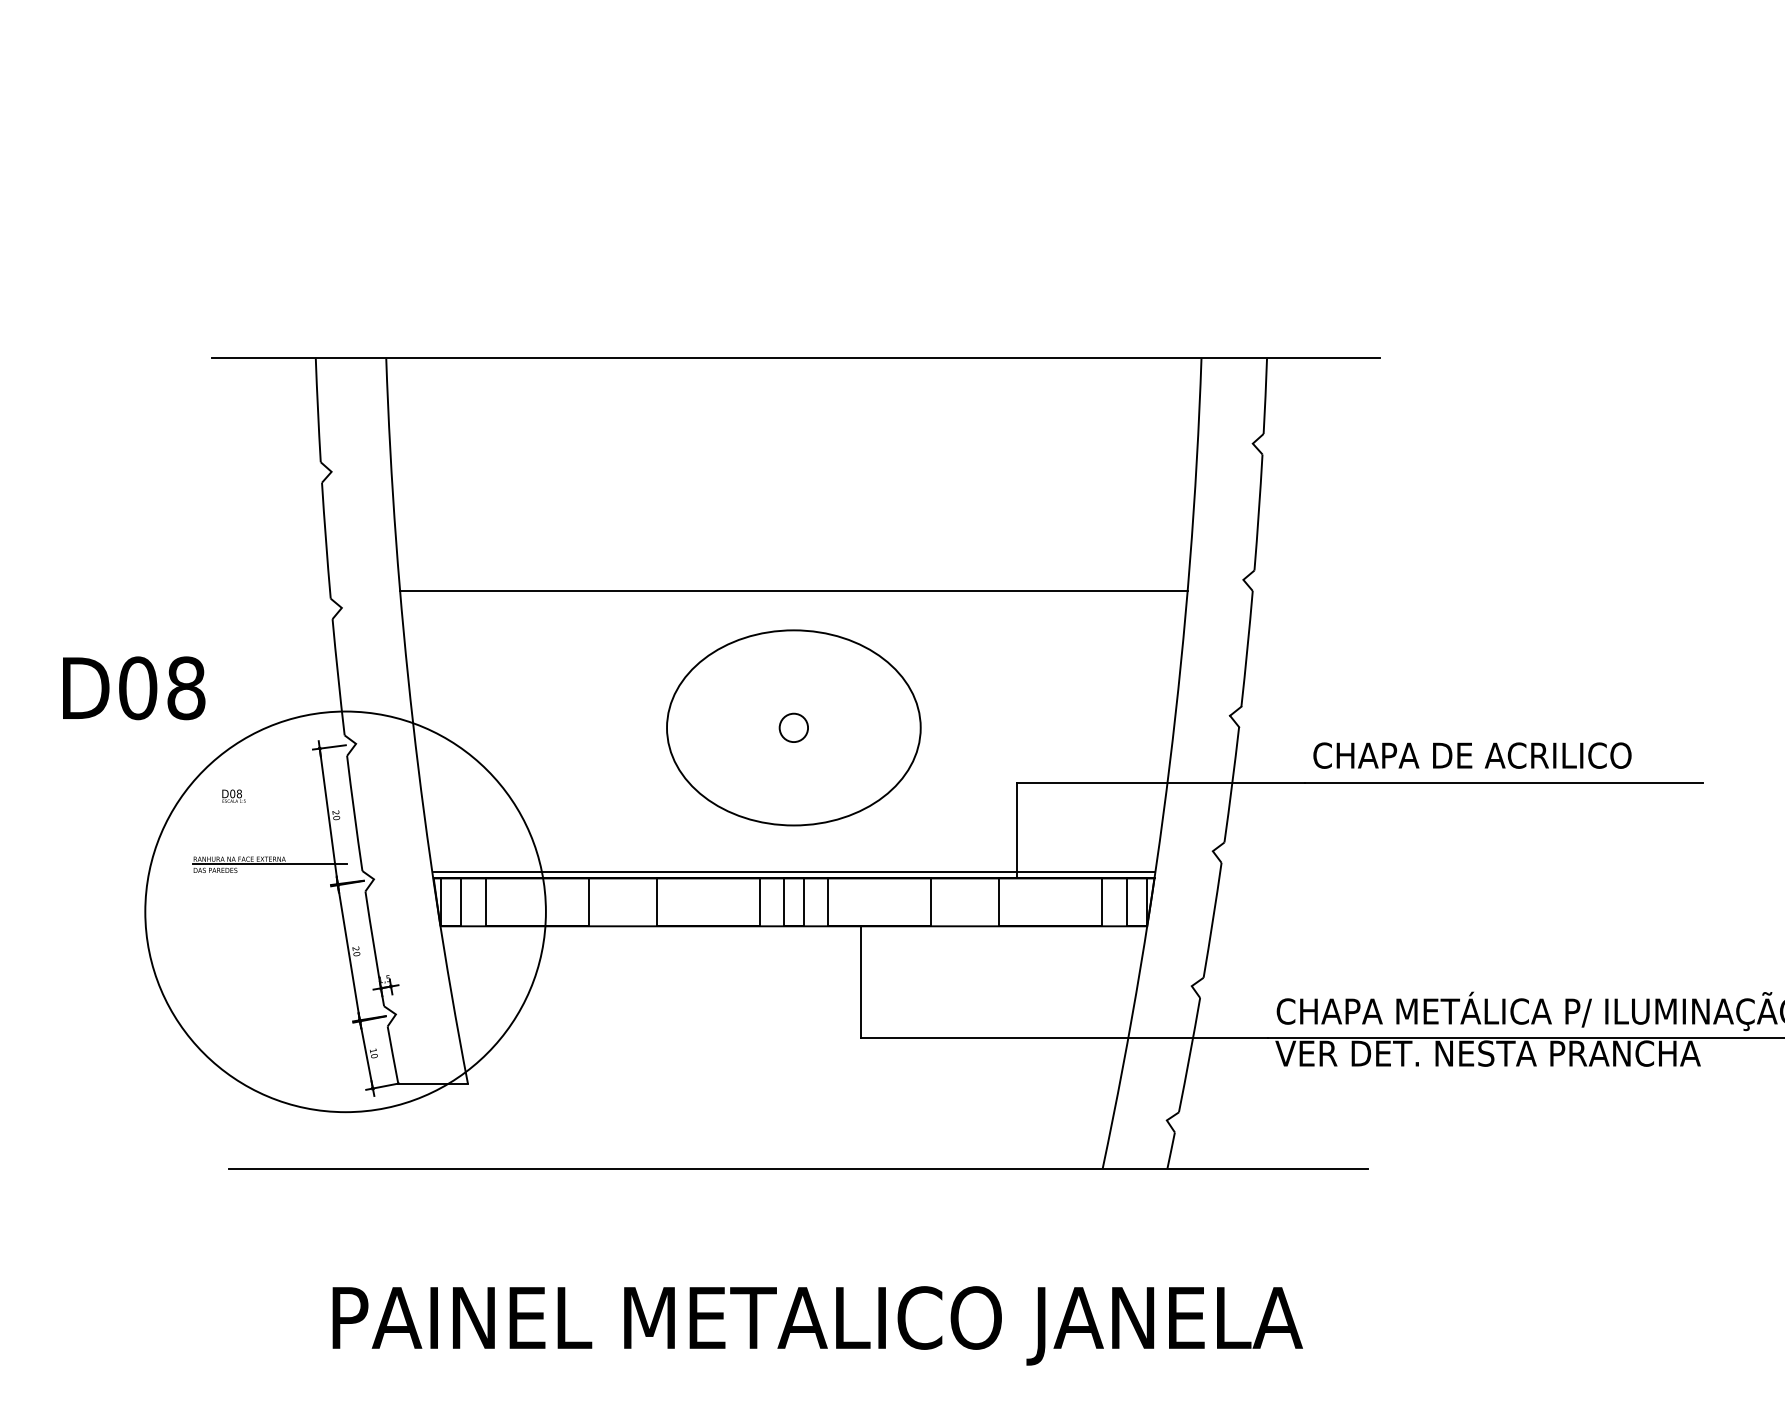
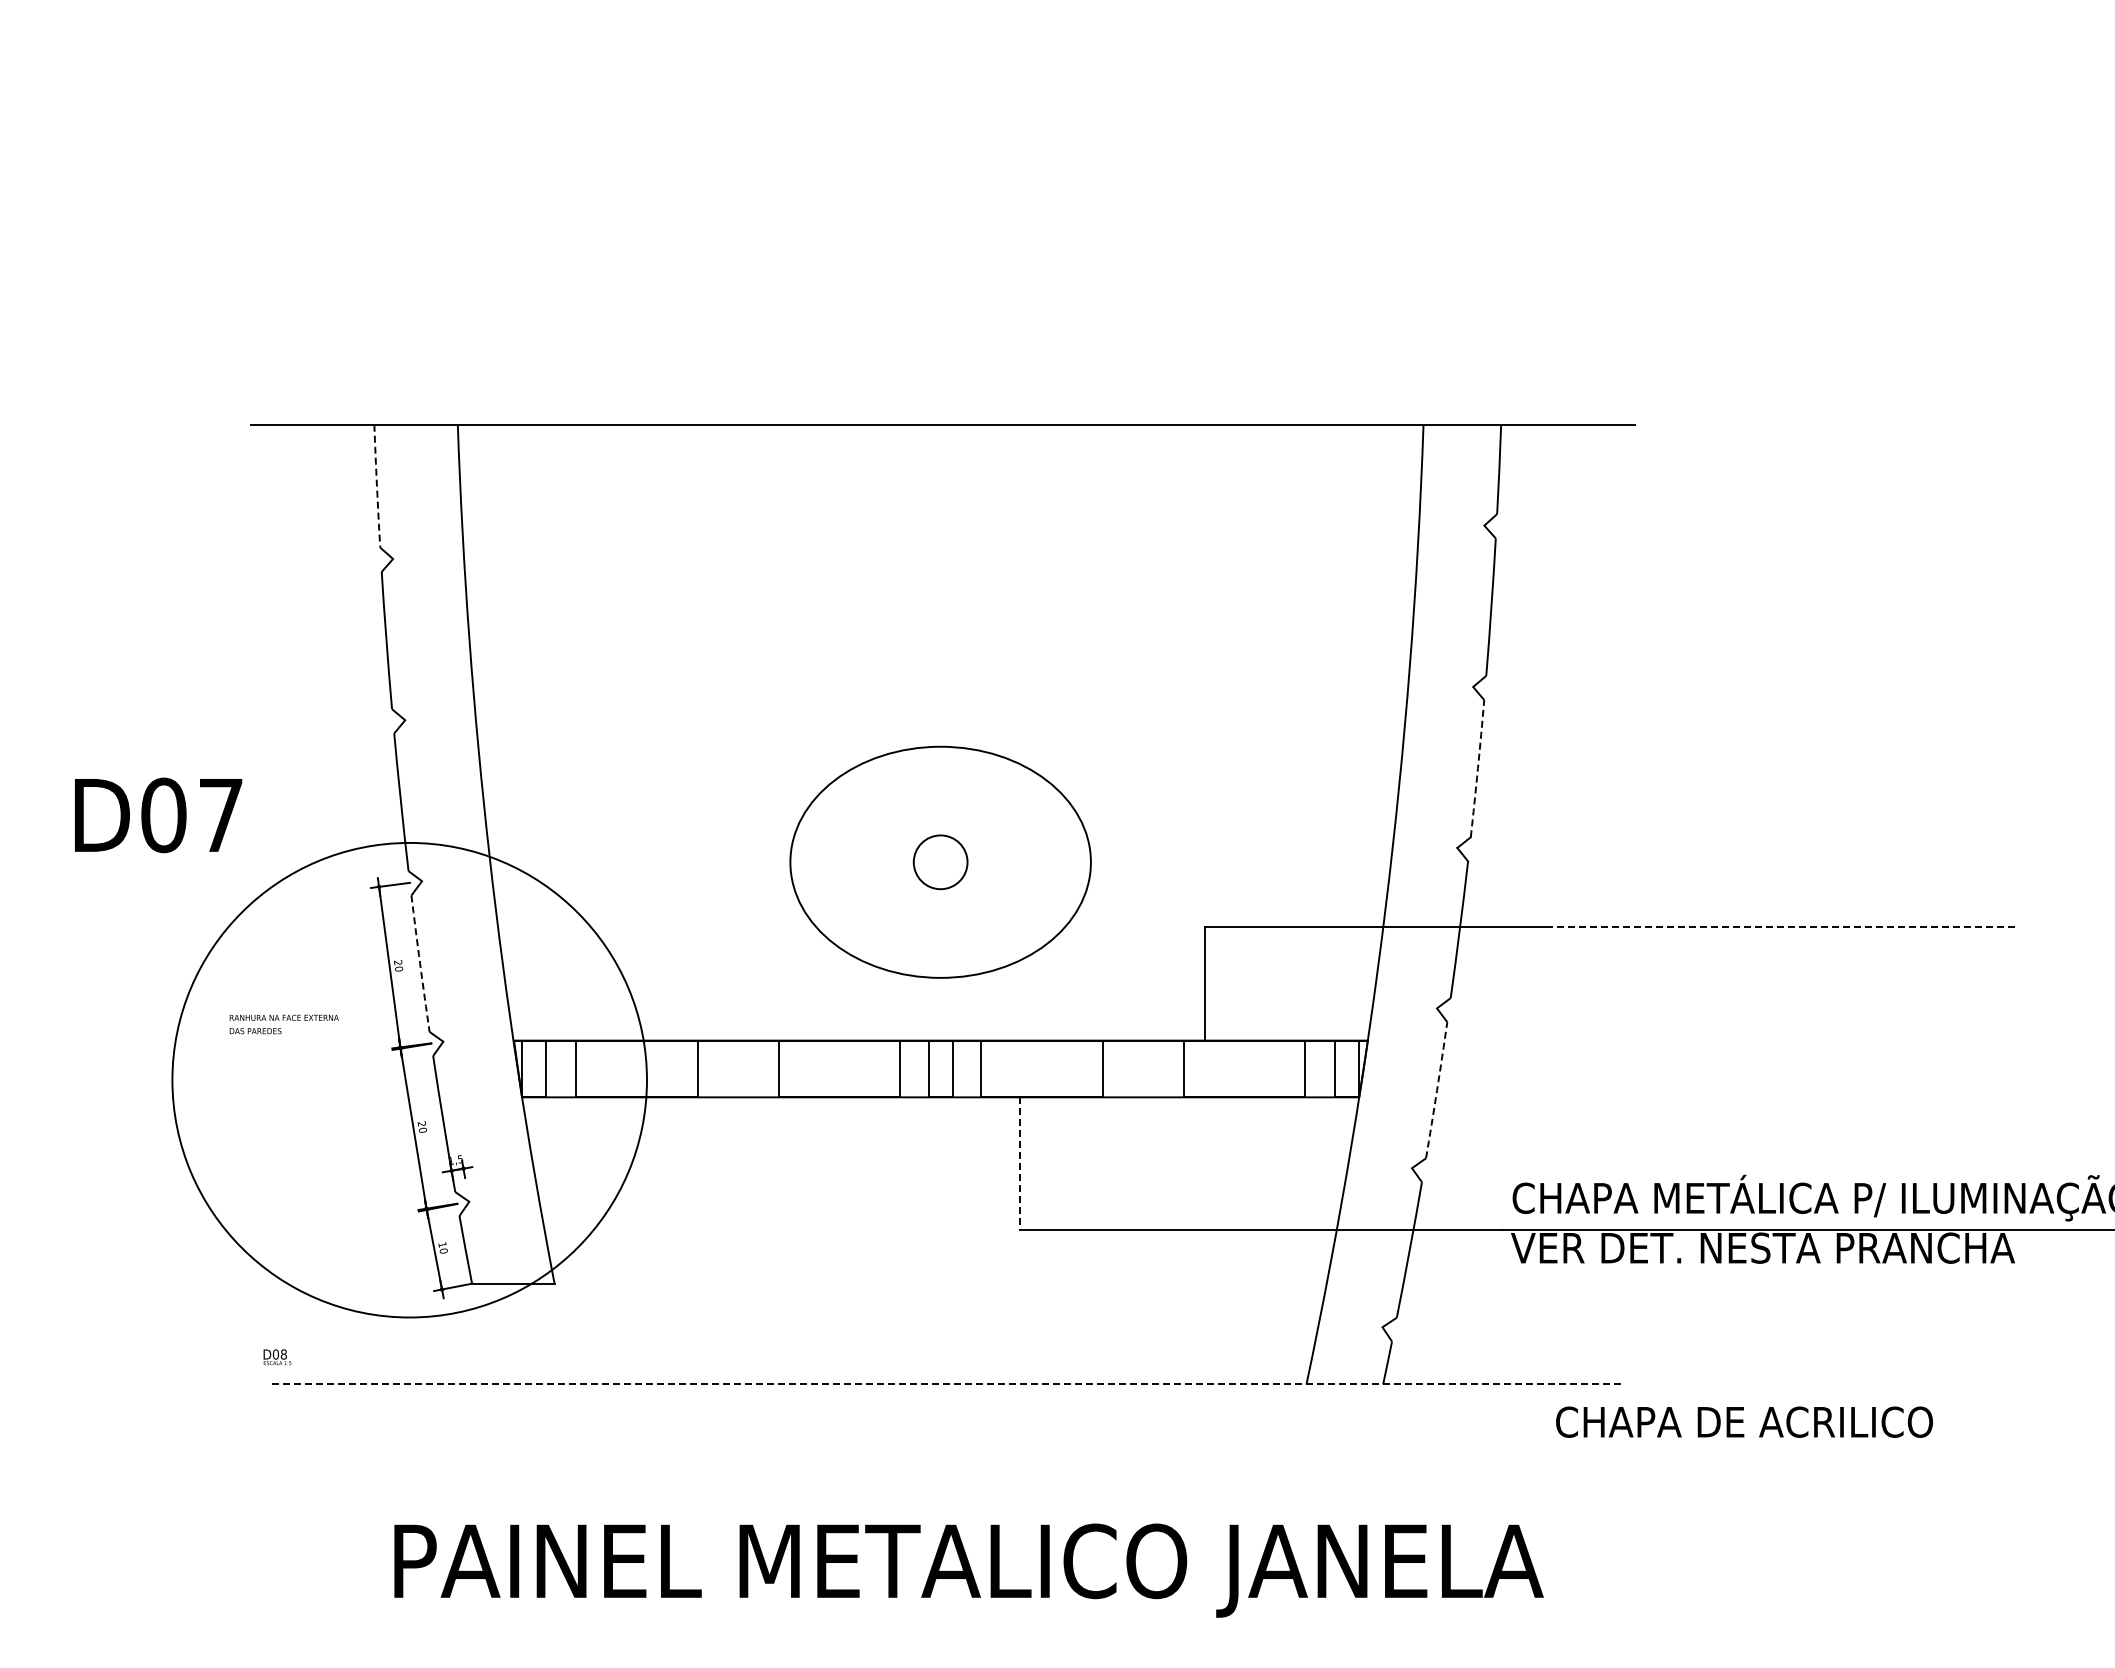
arc: (317, 410) -> (376, 486), solid -> dashed
line: (793, 591) -> (940, 700), removed
arc: (1247, 648) -> (1477, 768), solid -> dashed
text: (185, 688) -> (220, 815), D08 -> D07
circle: (793, 728) -> (940, 862), size x1.6
text: (1472, 755) -> (1744, 1421), moved
line: (1504, 782) -> (1782, 927), solid -> dashed
text: (234, 796) -> (277, 1357), moved
arc: (354, 813) -> (420, 963), solid -> dashed
line: (270, 863) -> (320, 1023), removed
line: (793, 871) -> (940, 1032), removed
arc: (1213, 920) -> (1437, 1090), solid -> dashed
line: (860, 983) -> (1019, 1164), solid -> dashed
line: (798, 1168) -> (946, 1384), solid -> dashed

